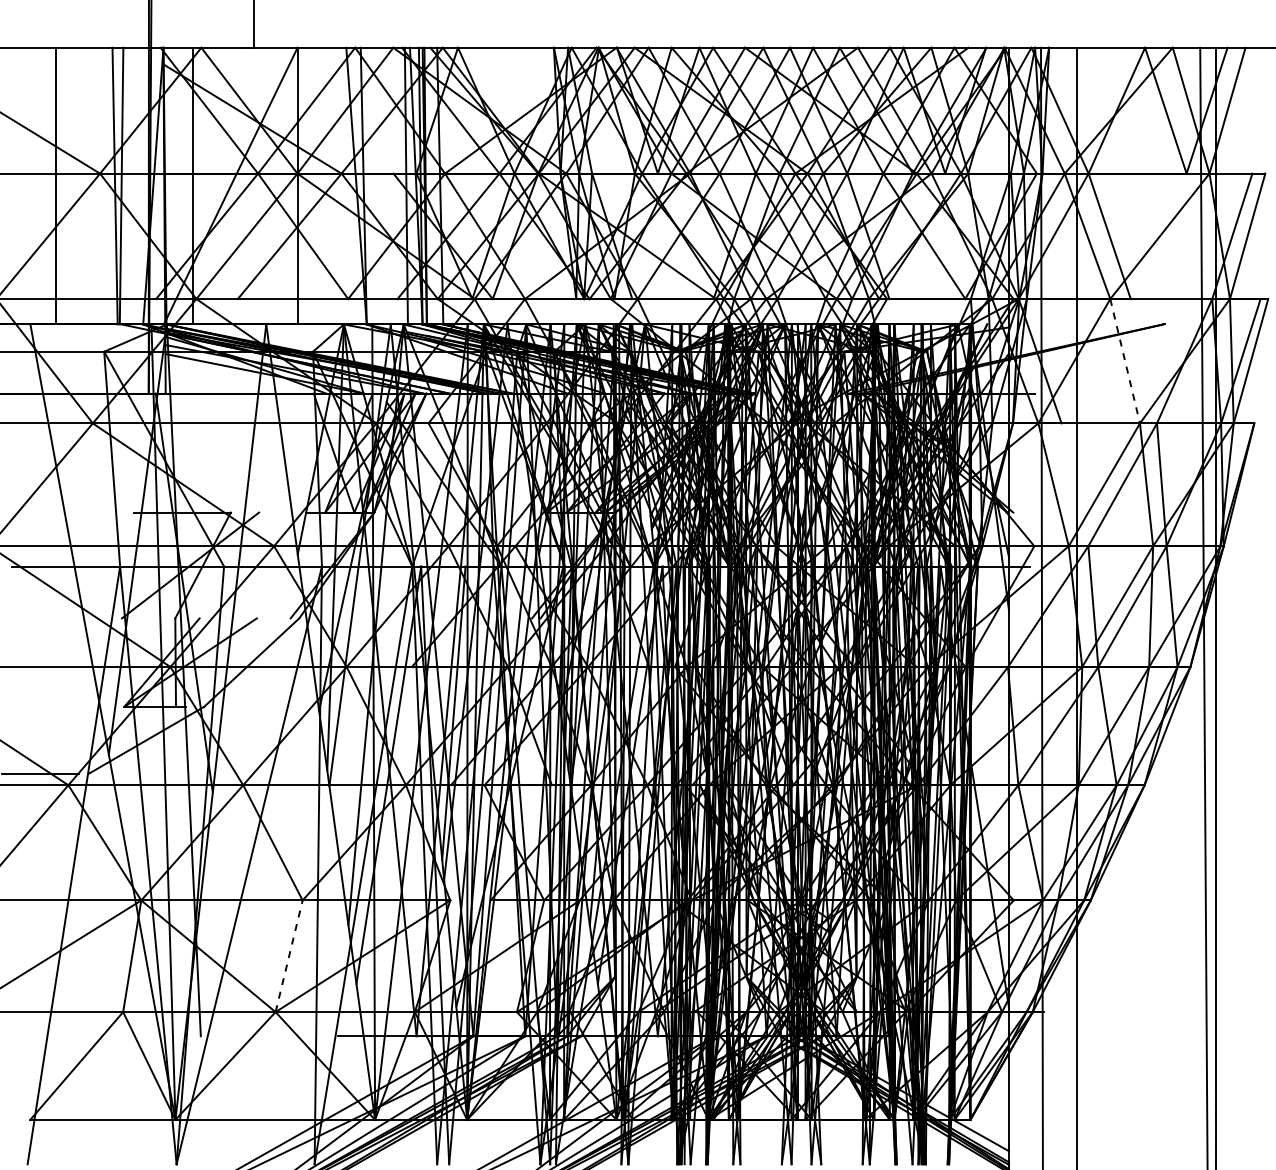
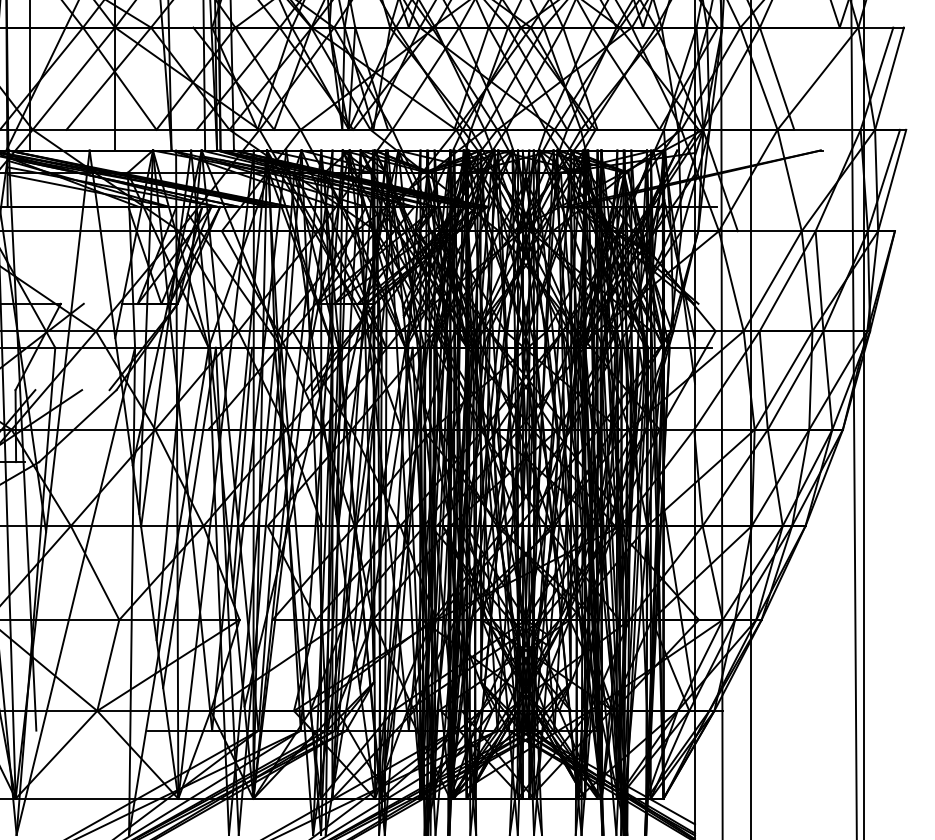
line: (1125, 361) -> (789, 180), dashed -> solid
line: (289, 955) -> (108, 664), dashed -> solid

